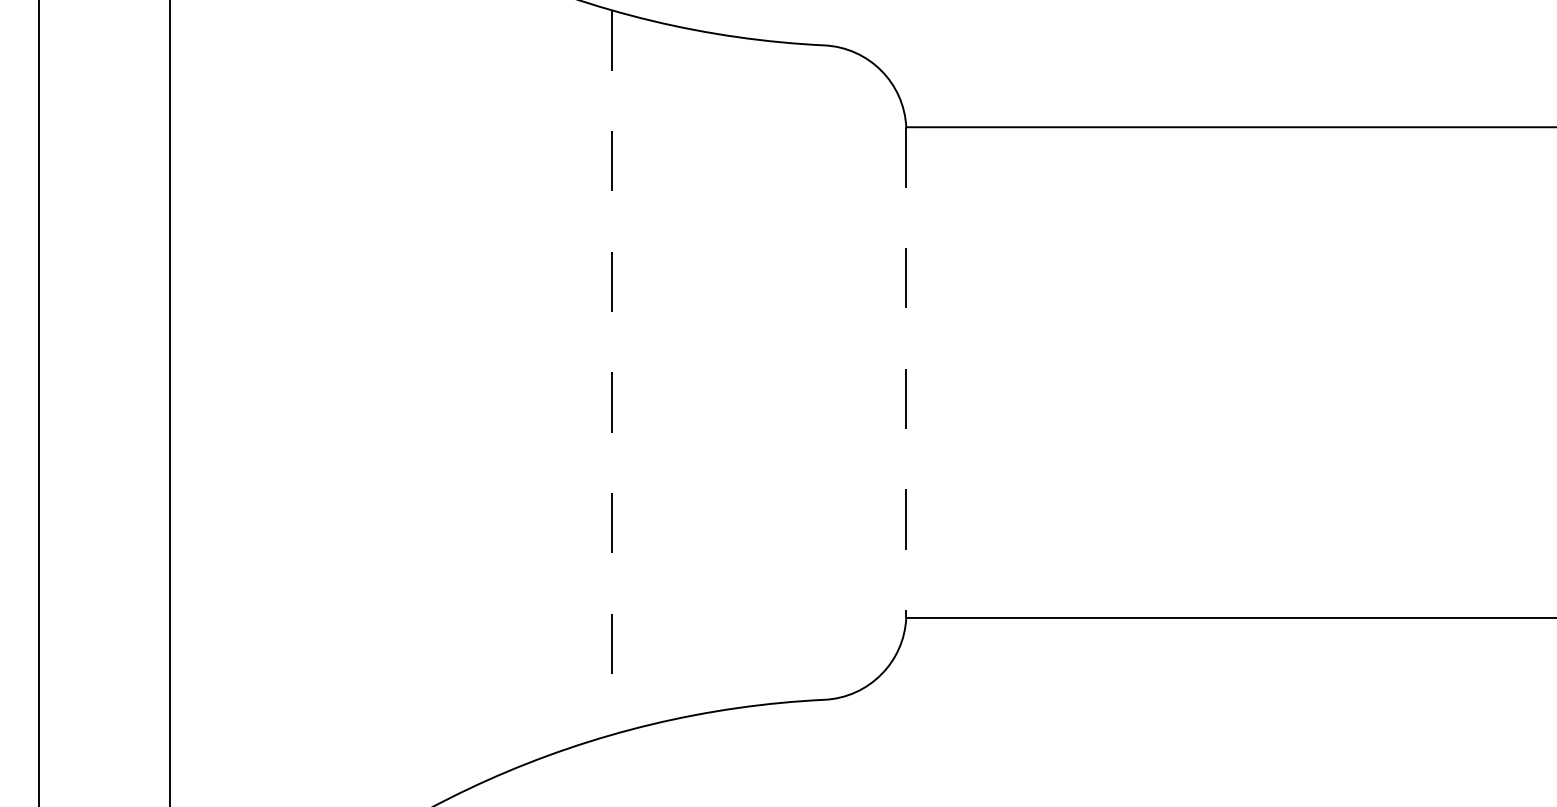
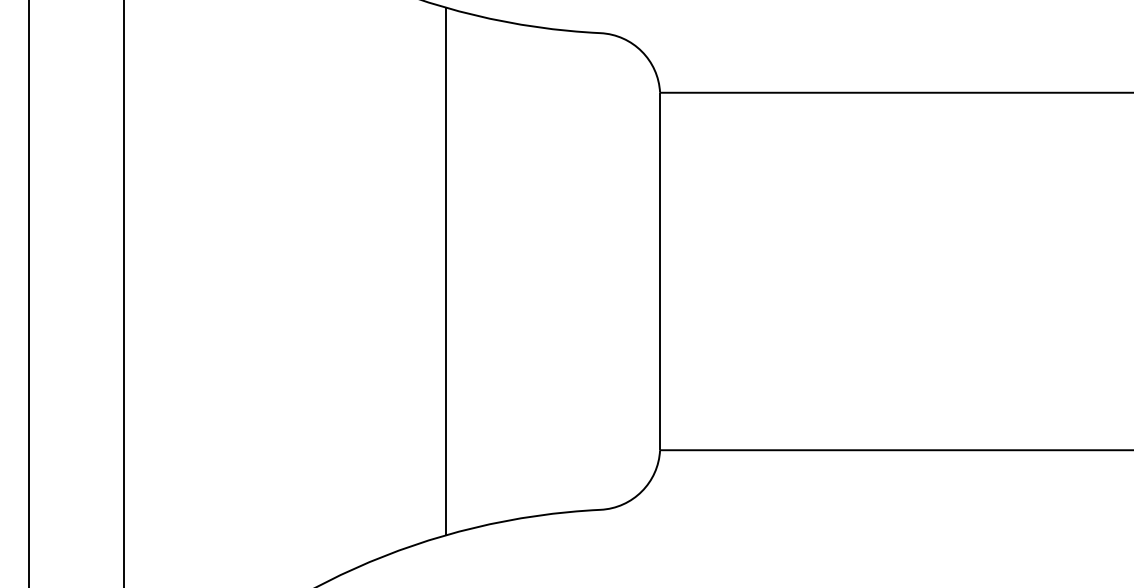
line: (611, 372) -> (445, 271), dashed -> solid
line: (906, 372) -> (660, 271), dashed -> solid

